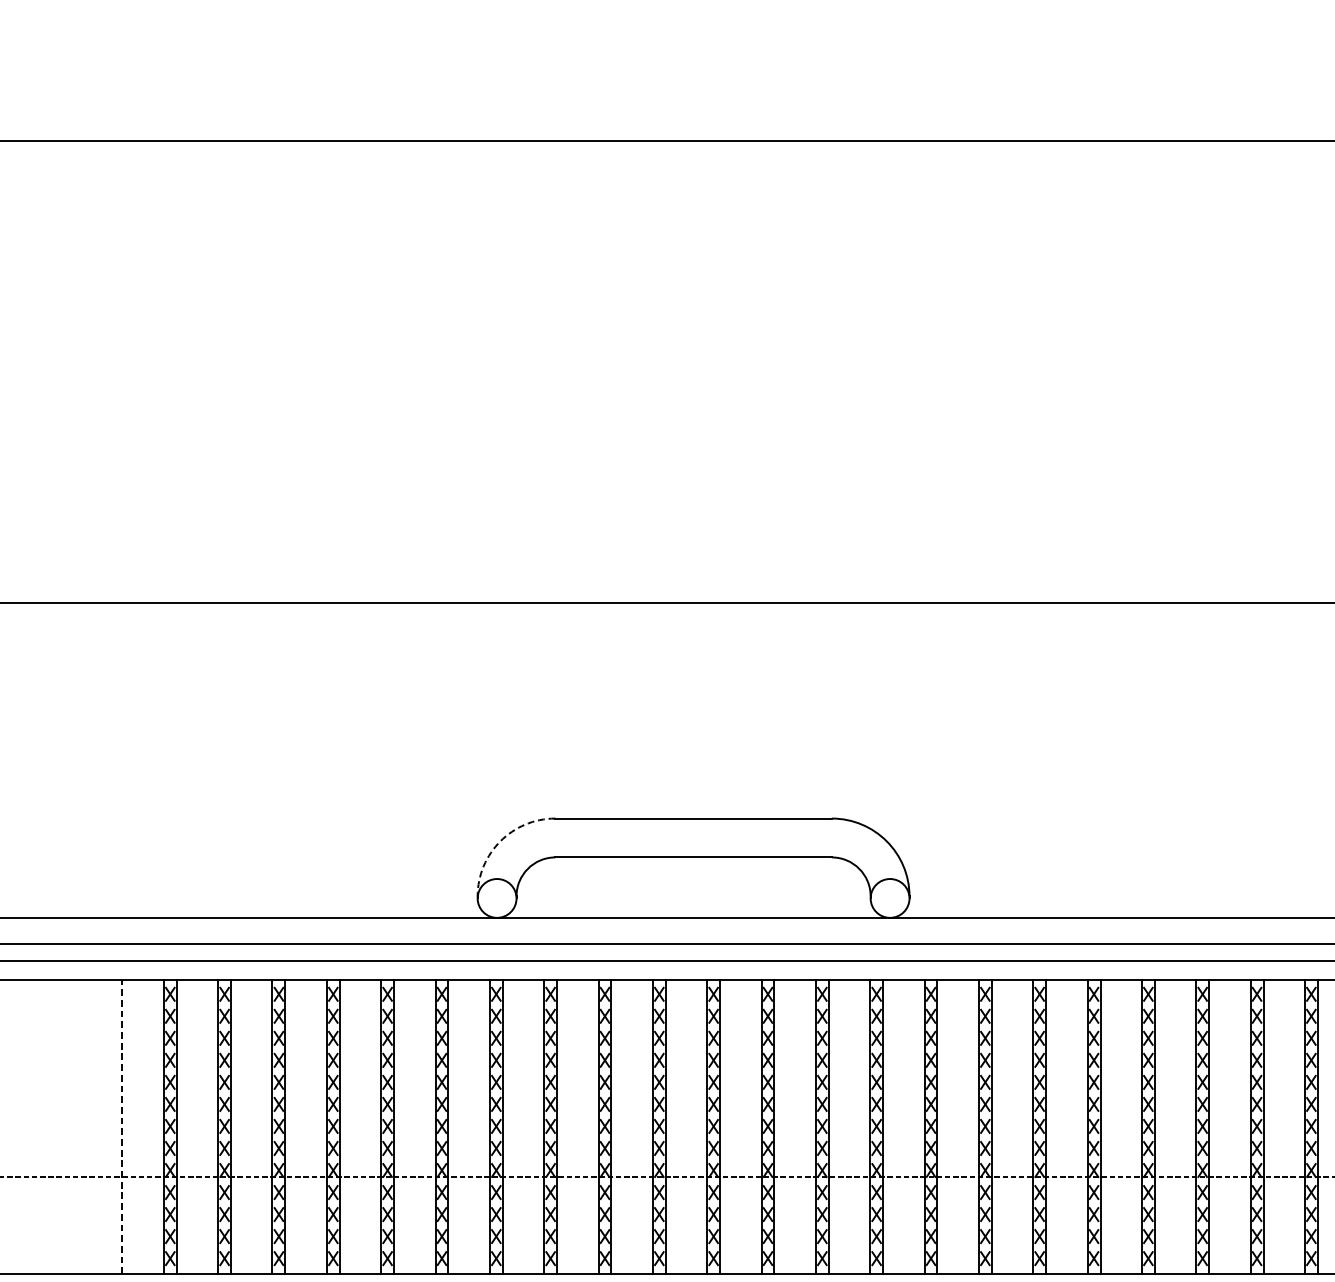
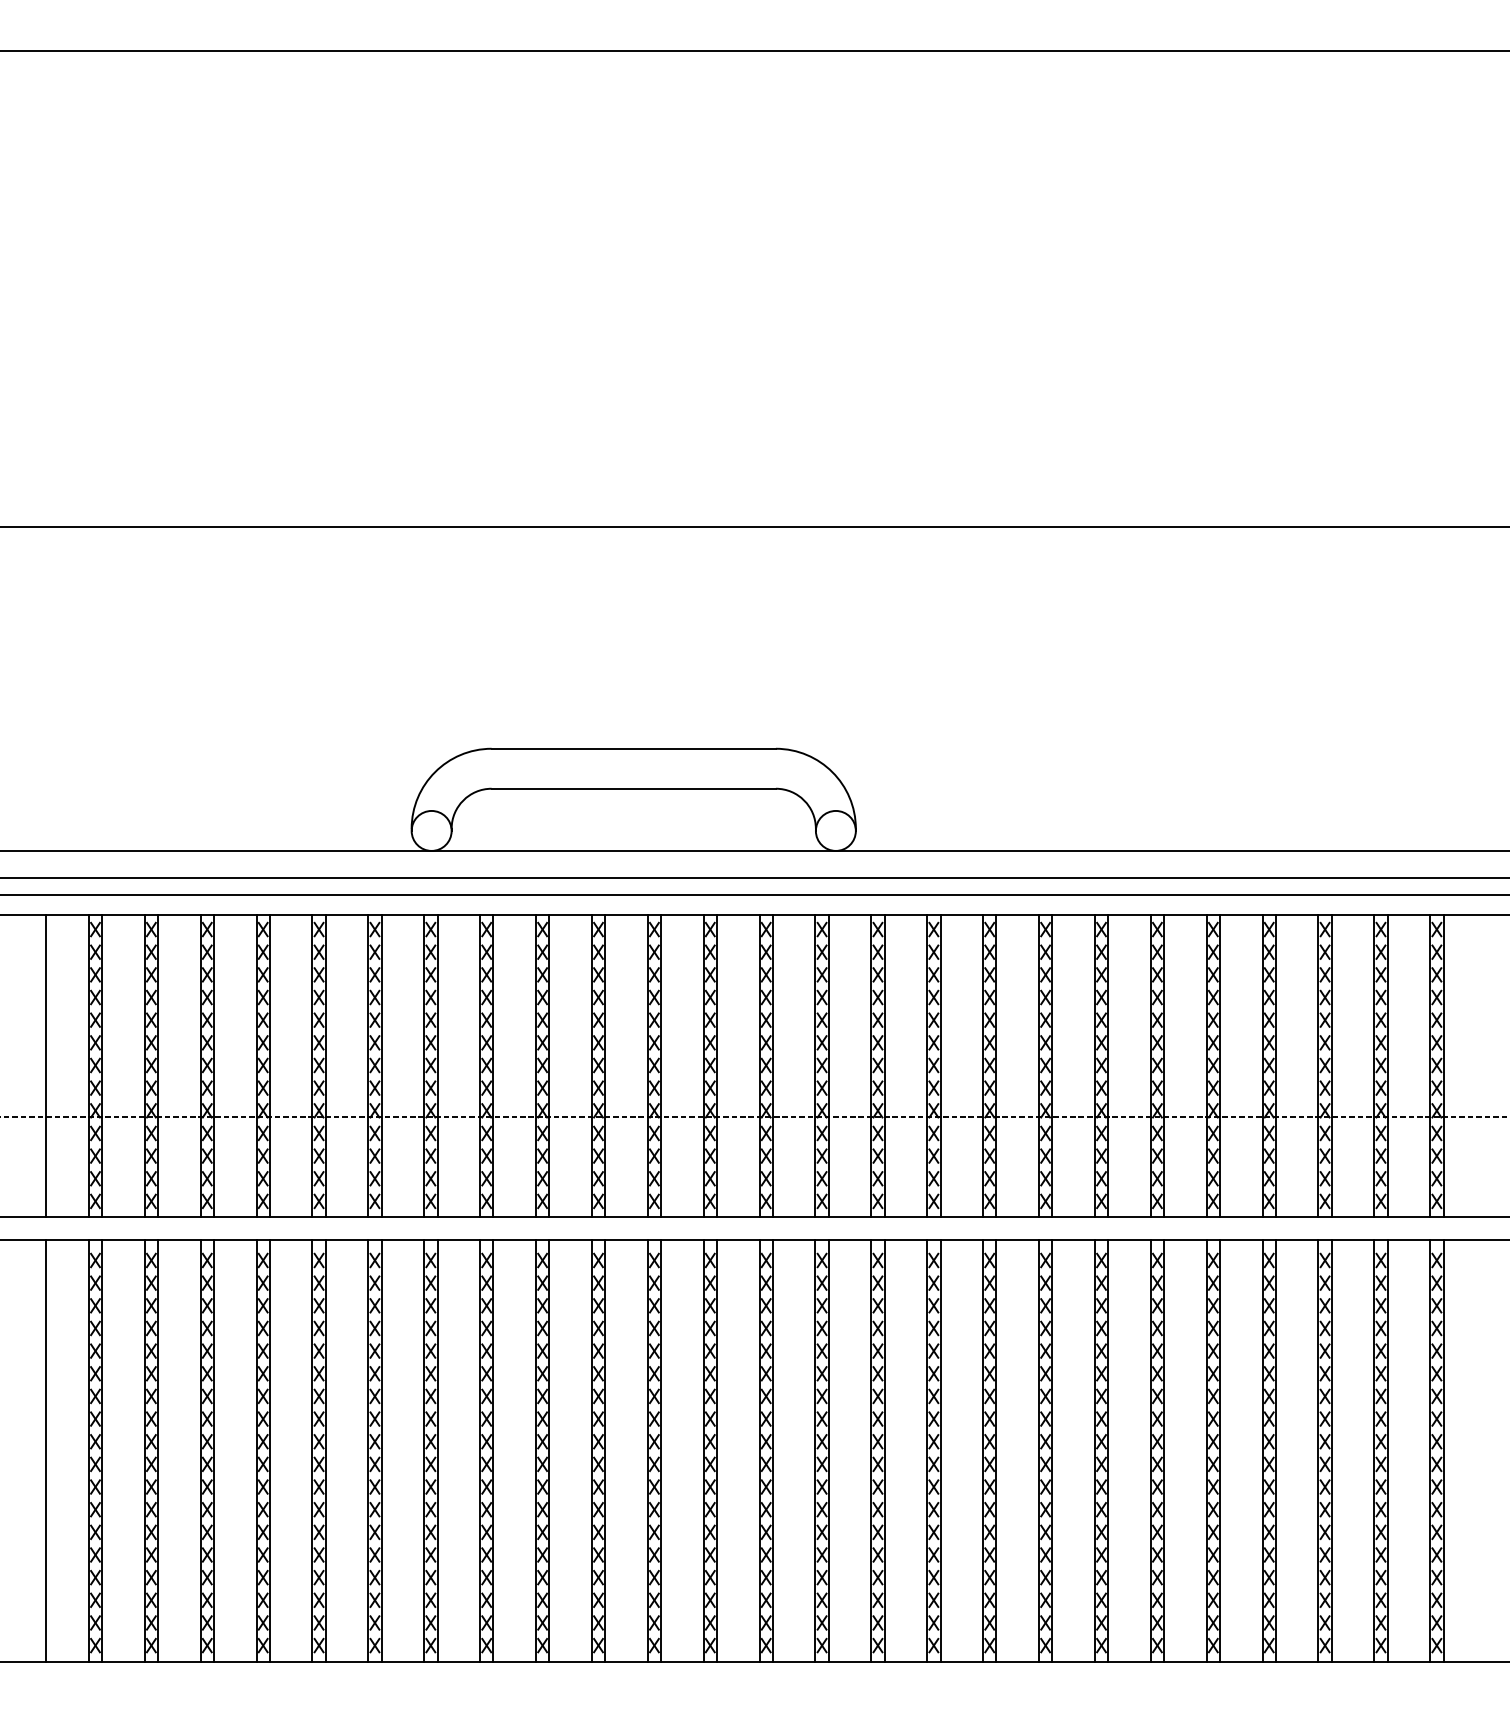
arc: (500, 841) -> (435, 772), dashed -> solid
line: (122, 1126) -> (46, 1065), dashed -> solid

